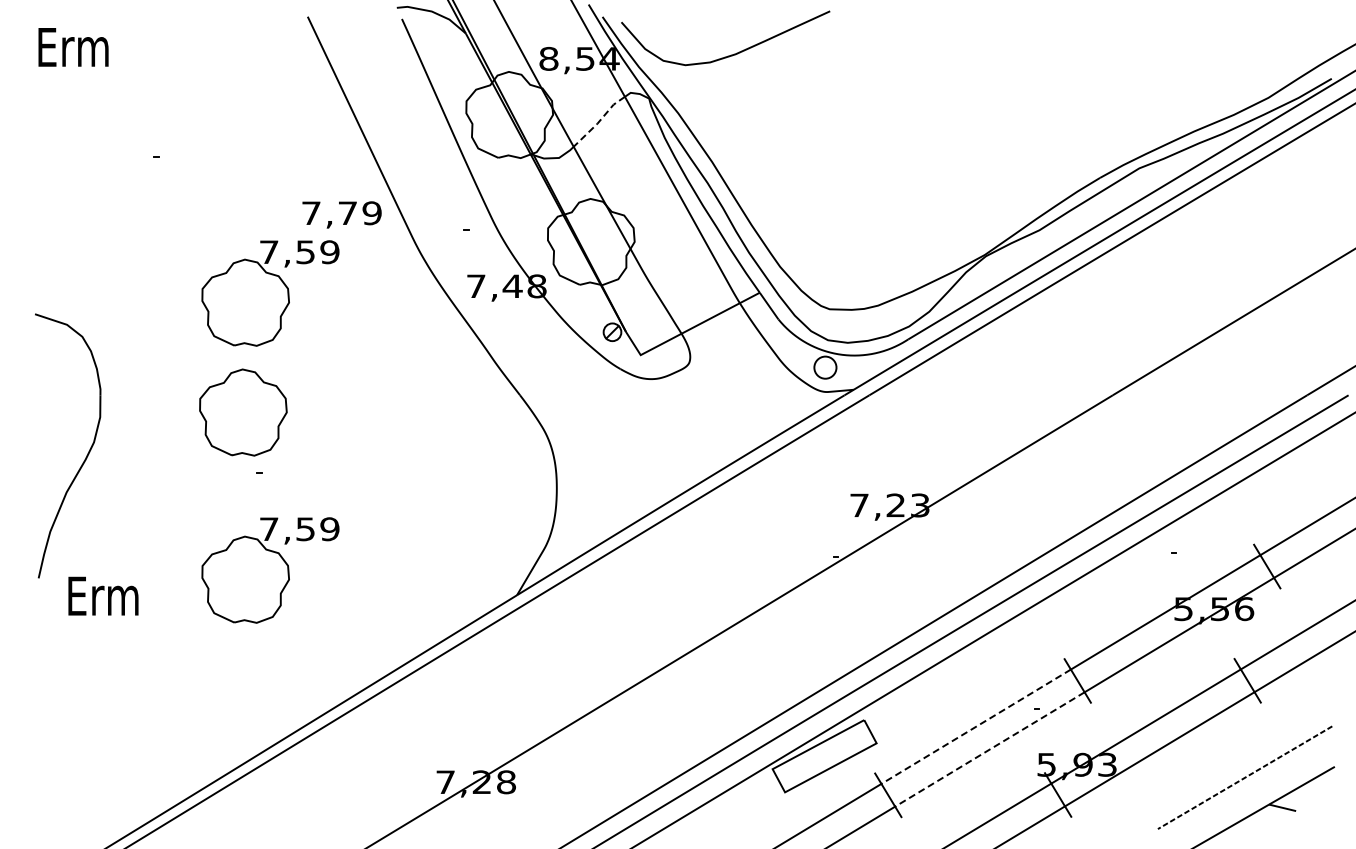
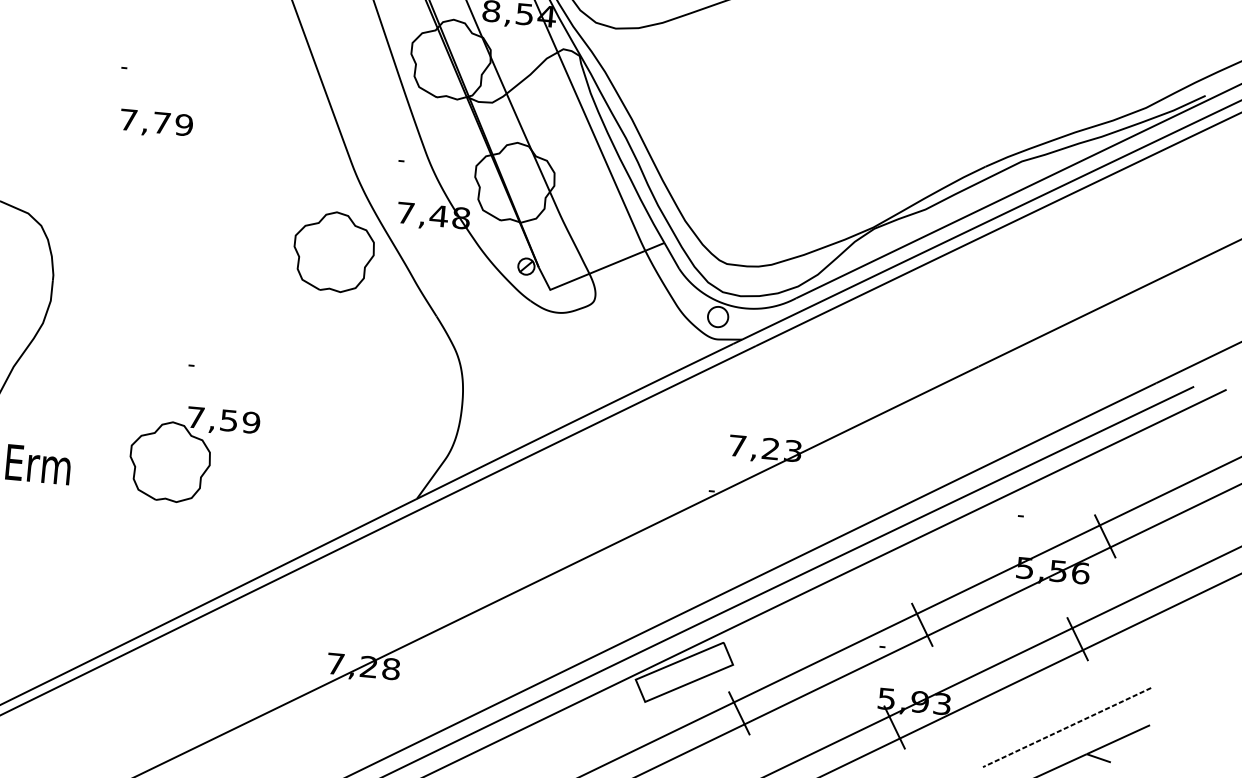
line: (599, 121) -> (532, 72), dashed -> solid
text: (341, 214) -> (156, 123), moved
part: (270, 293) -> (216, 202), removed
part: (243, 412) -> (334, 251), moved
line: (976, 726) -> (825, 657), dashed -> solid
line: (989, 749) -> (835, 680), dashed -> solid

